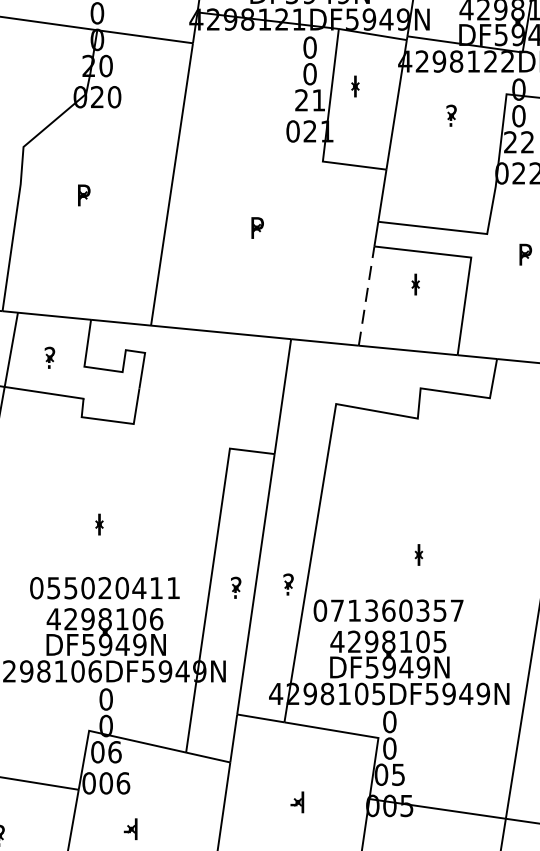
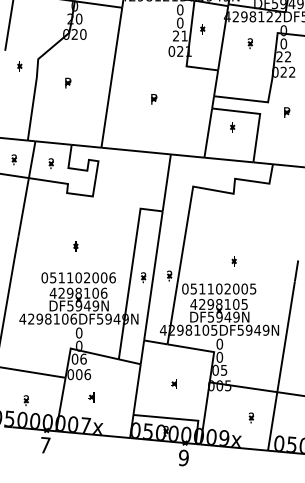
line: (367, 296) -> (208, 133), dashed -> solid
text: (120, 587) -> (86, 277), 055020411 -> 051102006
text: (397, 609) -> (223, 288), 071360357 -> 051102005

